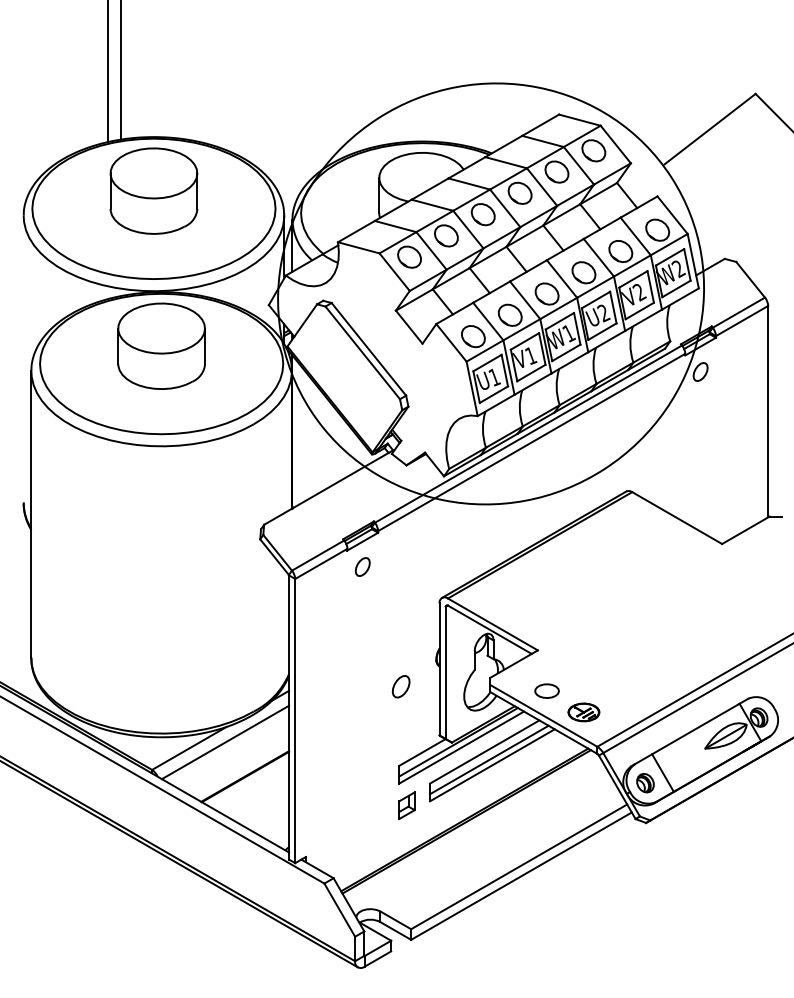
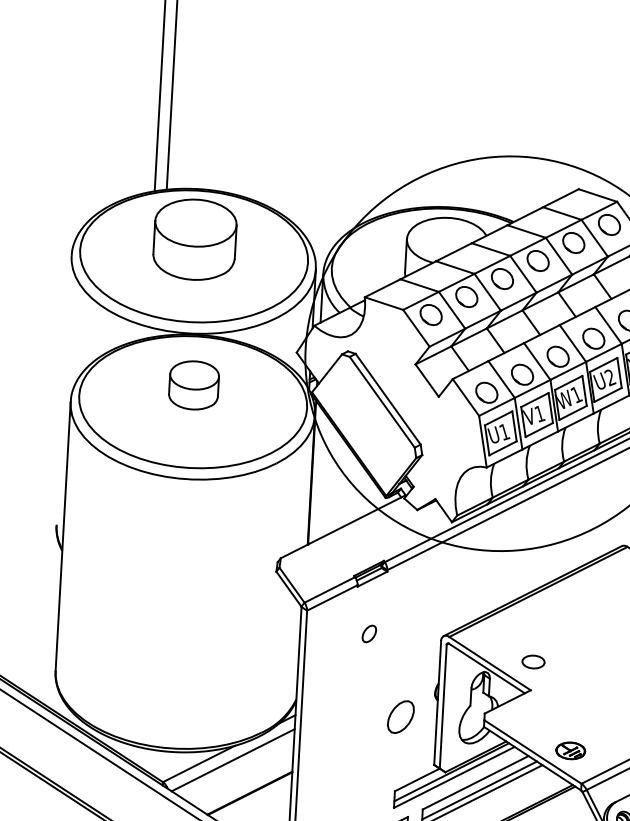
part: (161, 345) -> (194, 384), size x0.6
part: (362, 566) -> (369, 633), moved
part: (400, 686) -> (400, 716), size x1.6
part: (546, 690) -> (533, 661), moved

